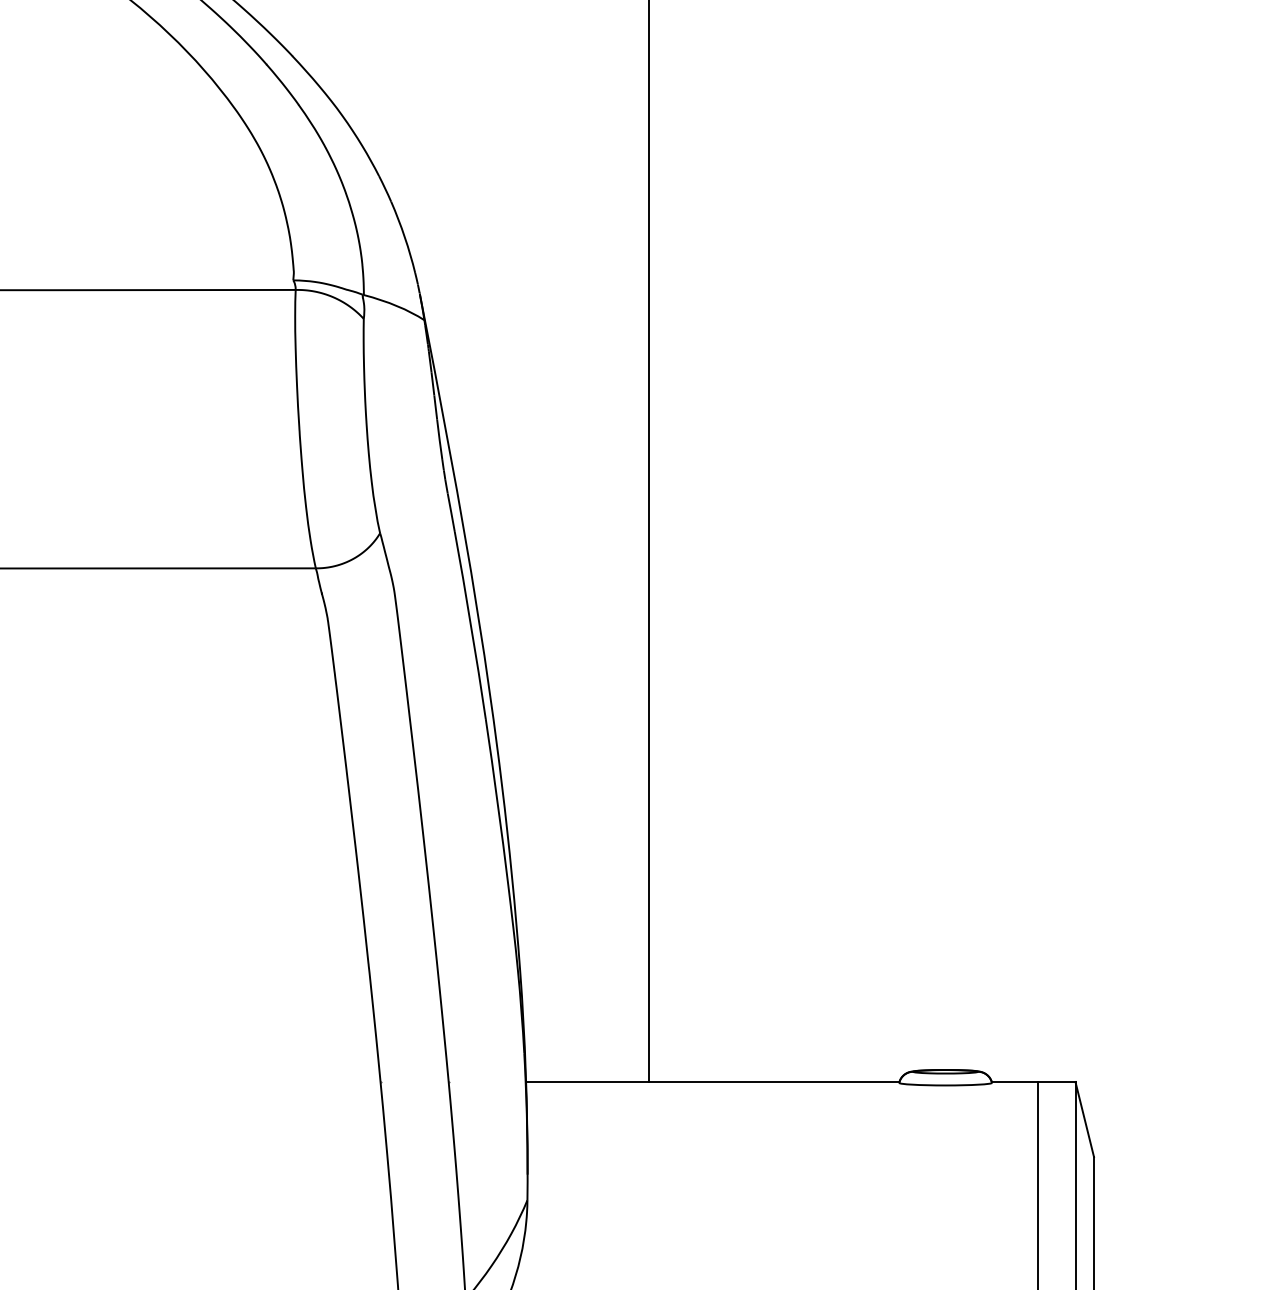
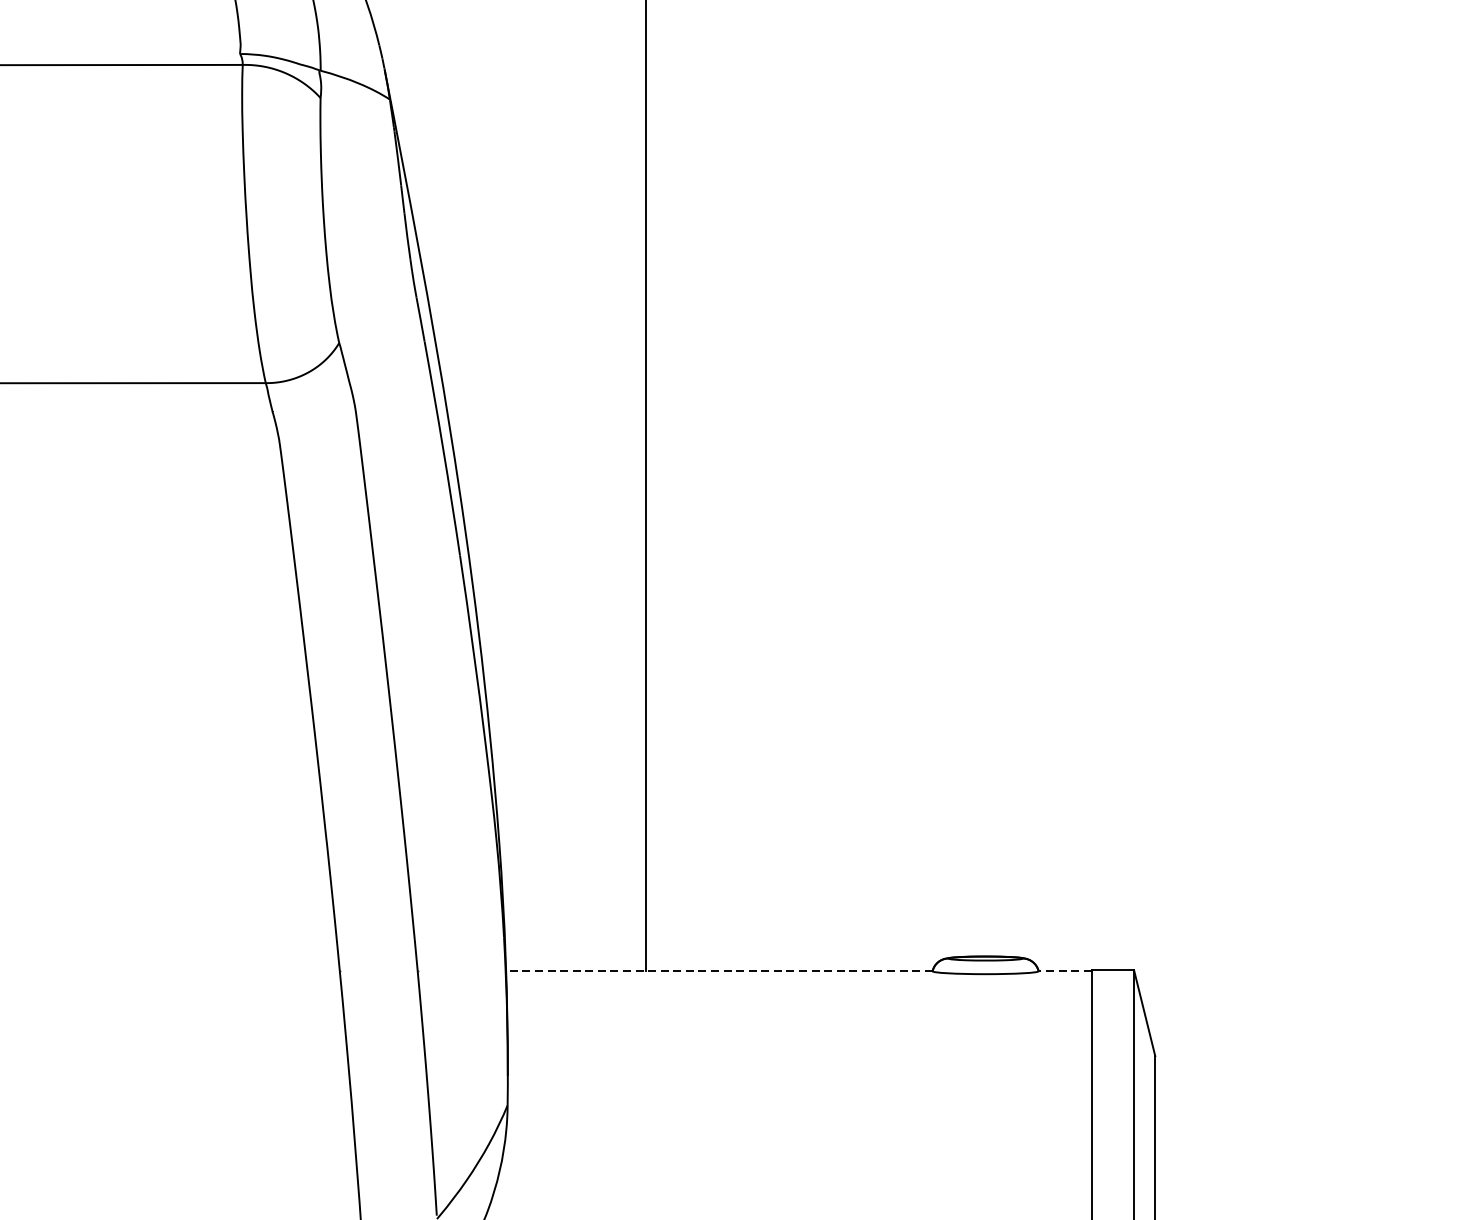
line: (712, 1082) -> (719, 970), solid -> dashed
line: (1014, 1082) -> (1064, 970), solid -> dashed

